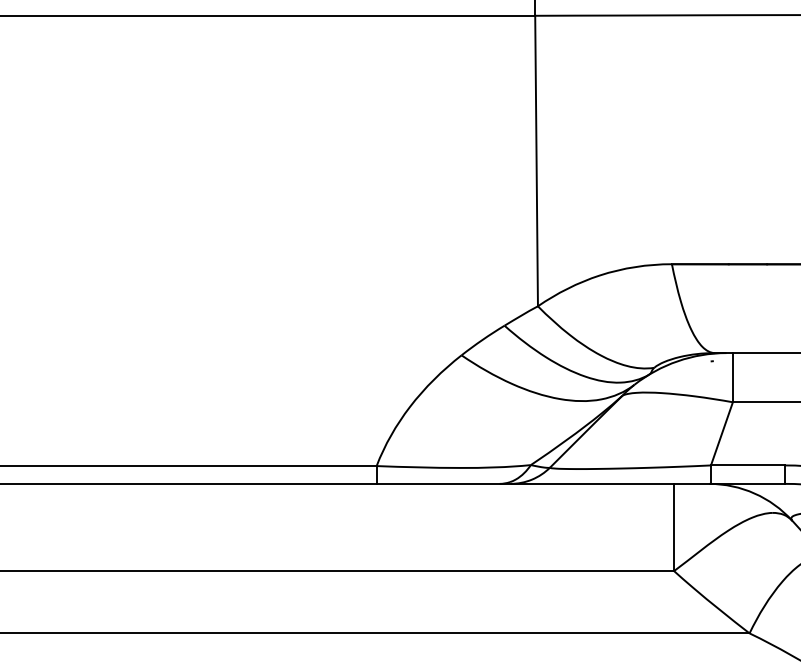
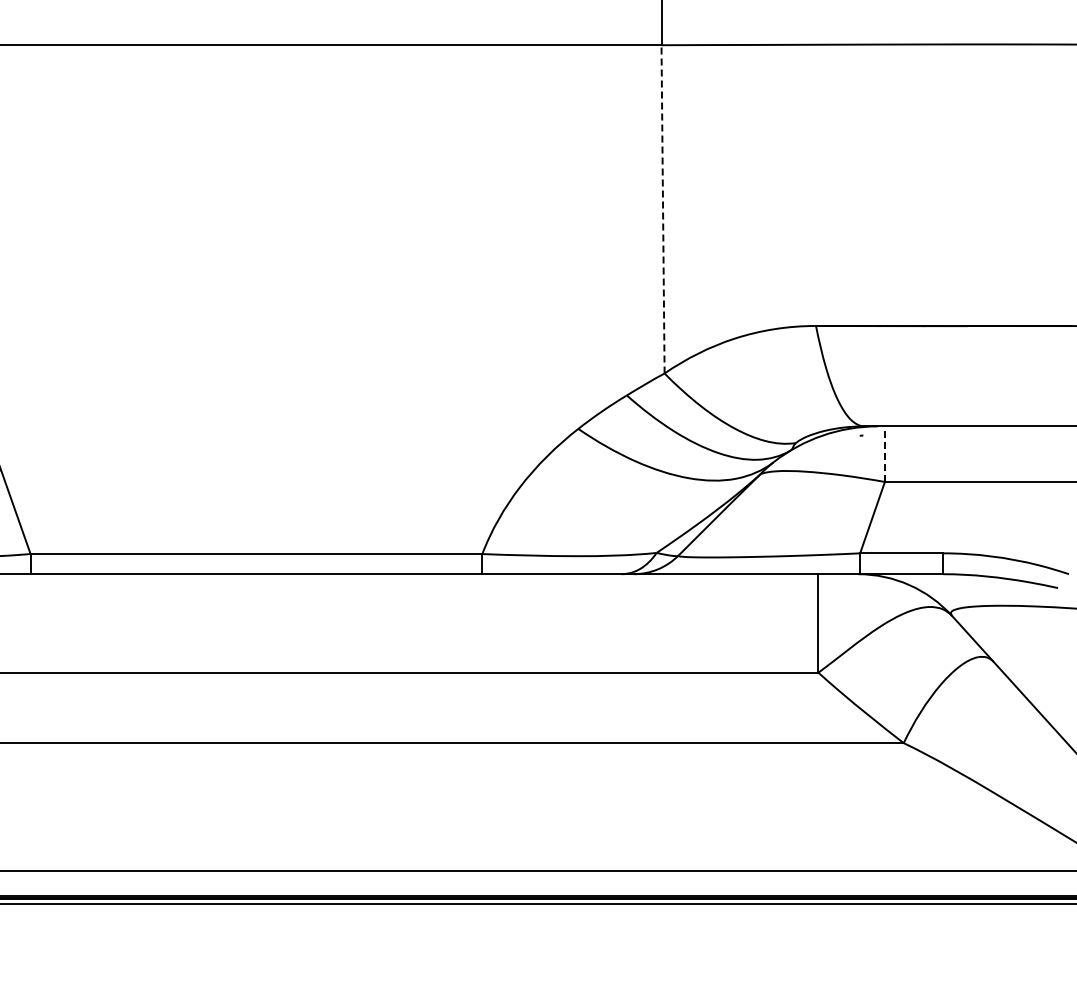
line: (536, 160) -> (663, 208), solid -> dashed
line: (732, 377) -> (884, 454), solid -> dashed

